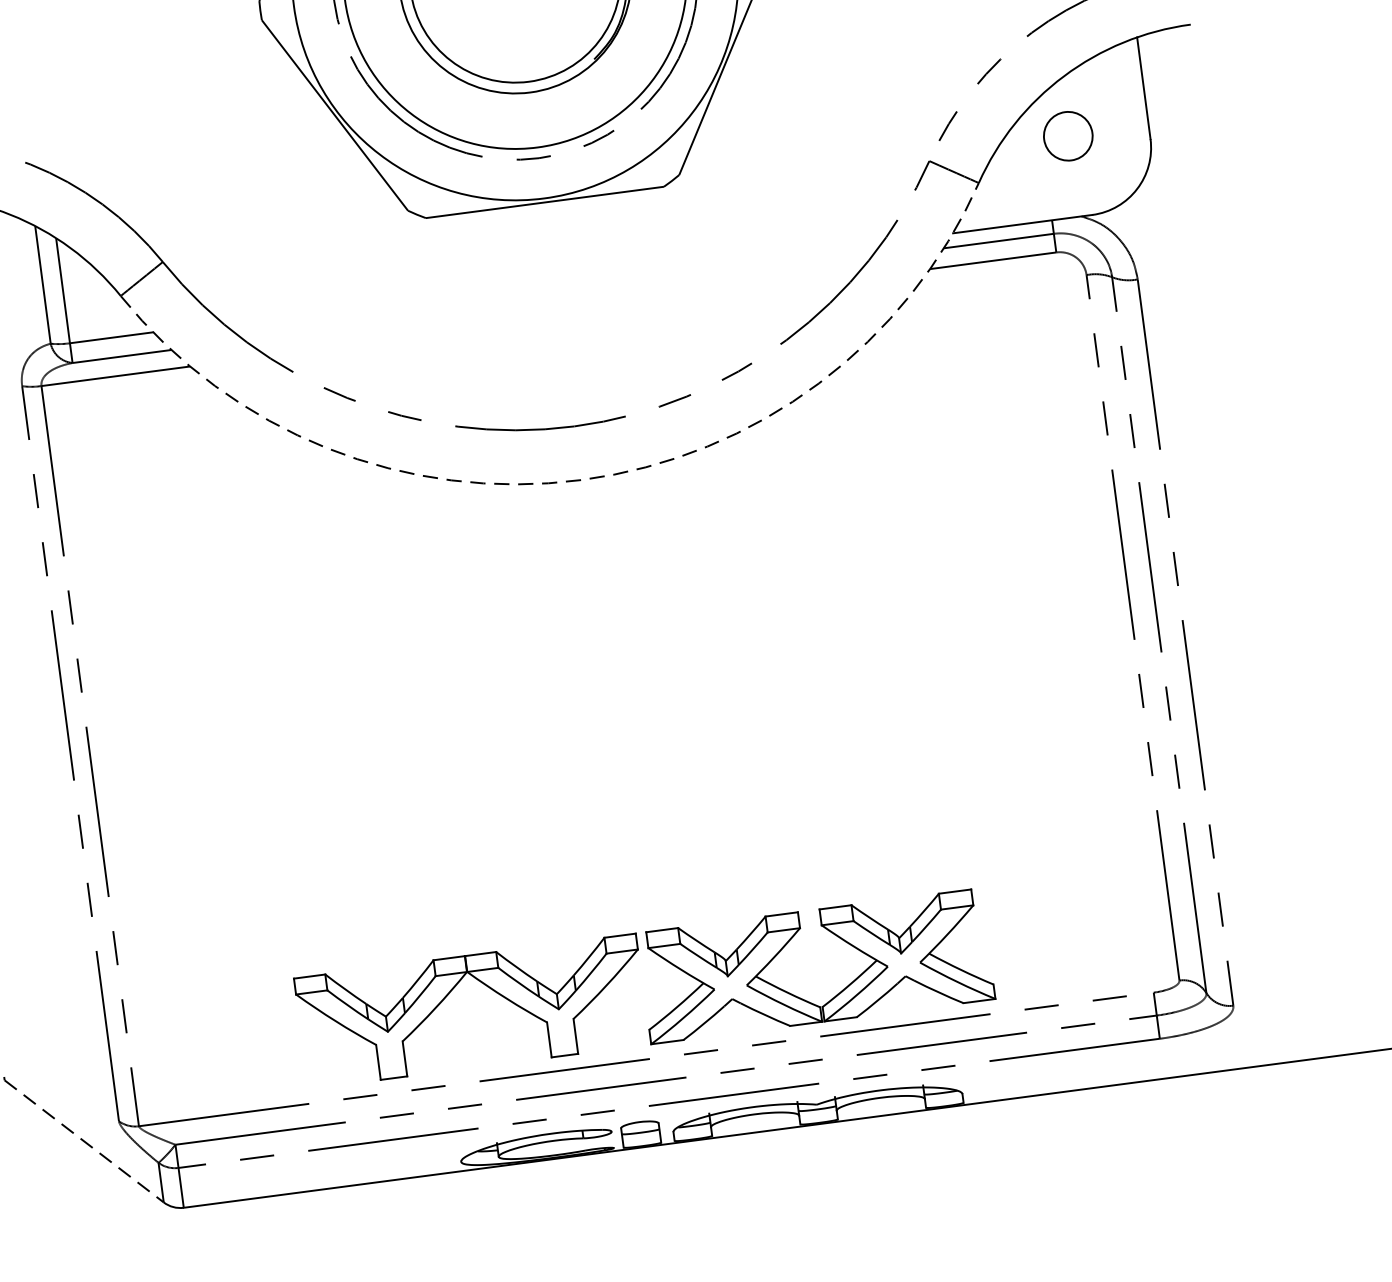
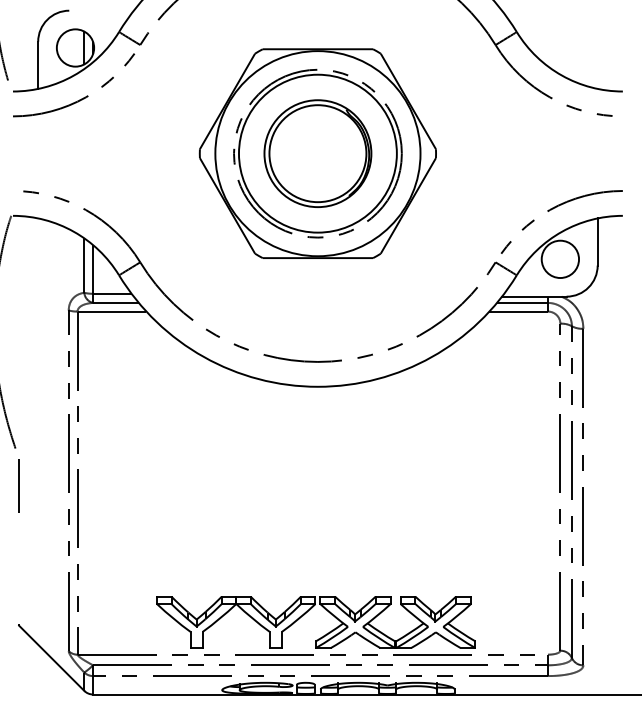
circle: (1068, 136) -> (560, 259), size x1.67
arc: (580, 479) -> (317, 386), dashed -> solid
line: (85, 1141) -> (52, 658), dashed -> solid

